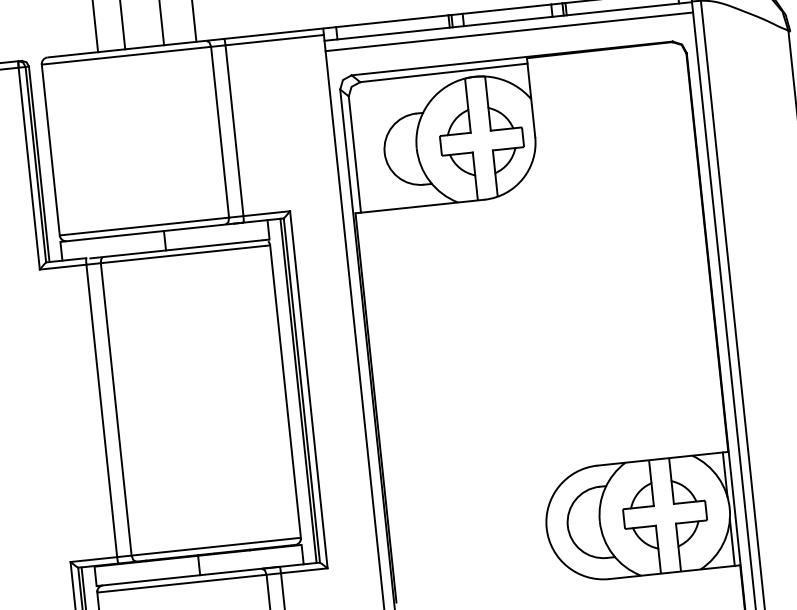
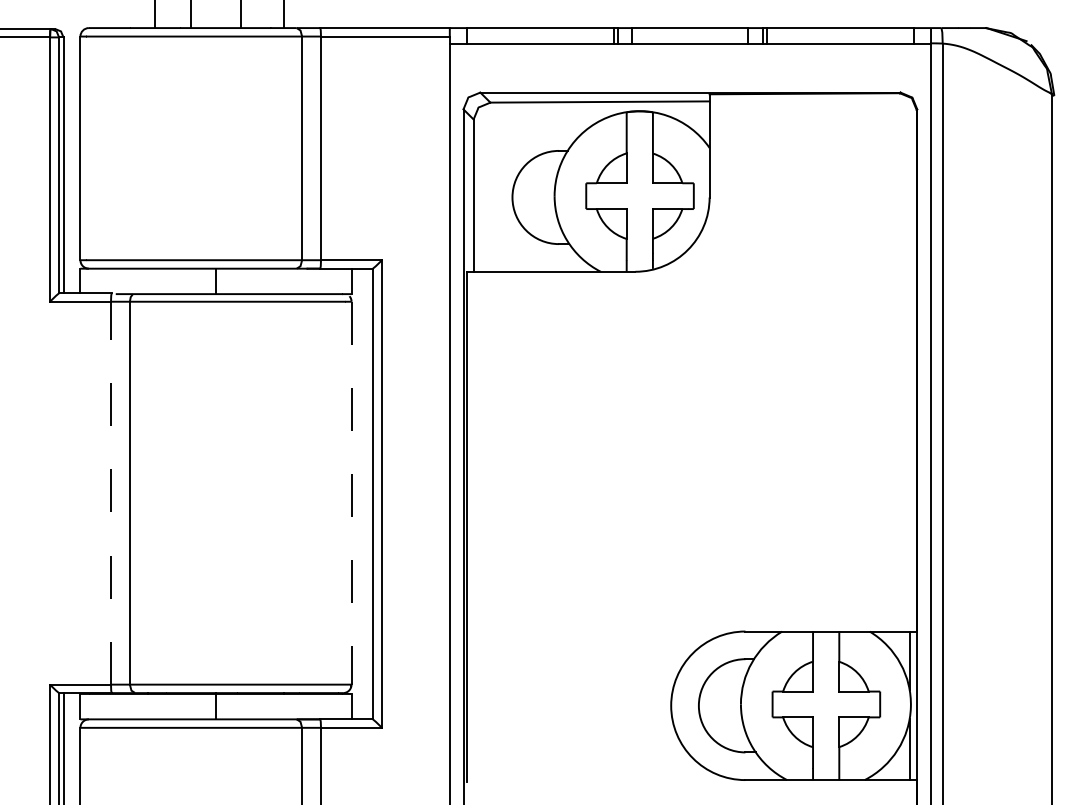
line: (509, 31) -> (690, 57), removed
line: (298, 390) -> (368, 493), removed
line: (285, 391) -> (351, 493), solid -> dashed
line: (102, 410) -> (111, 492), solid -> dashed

